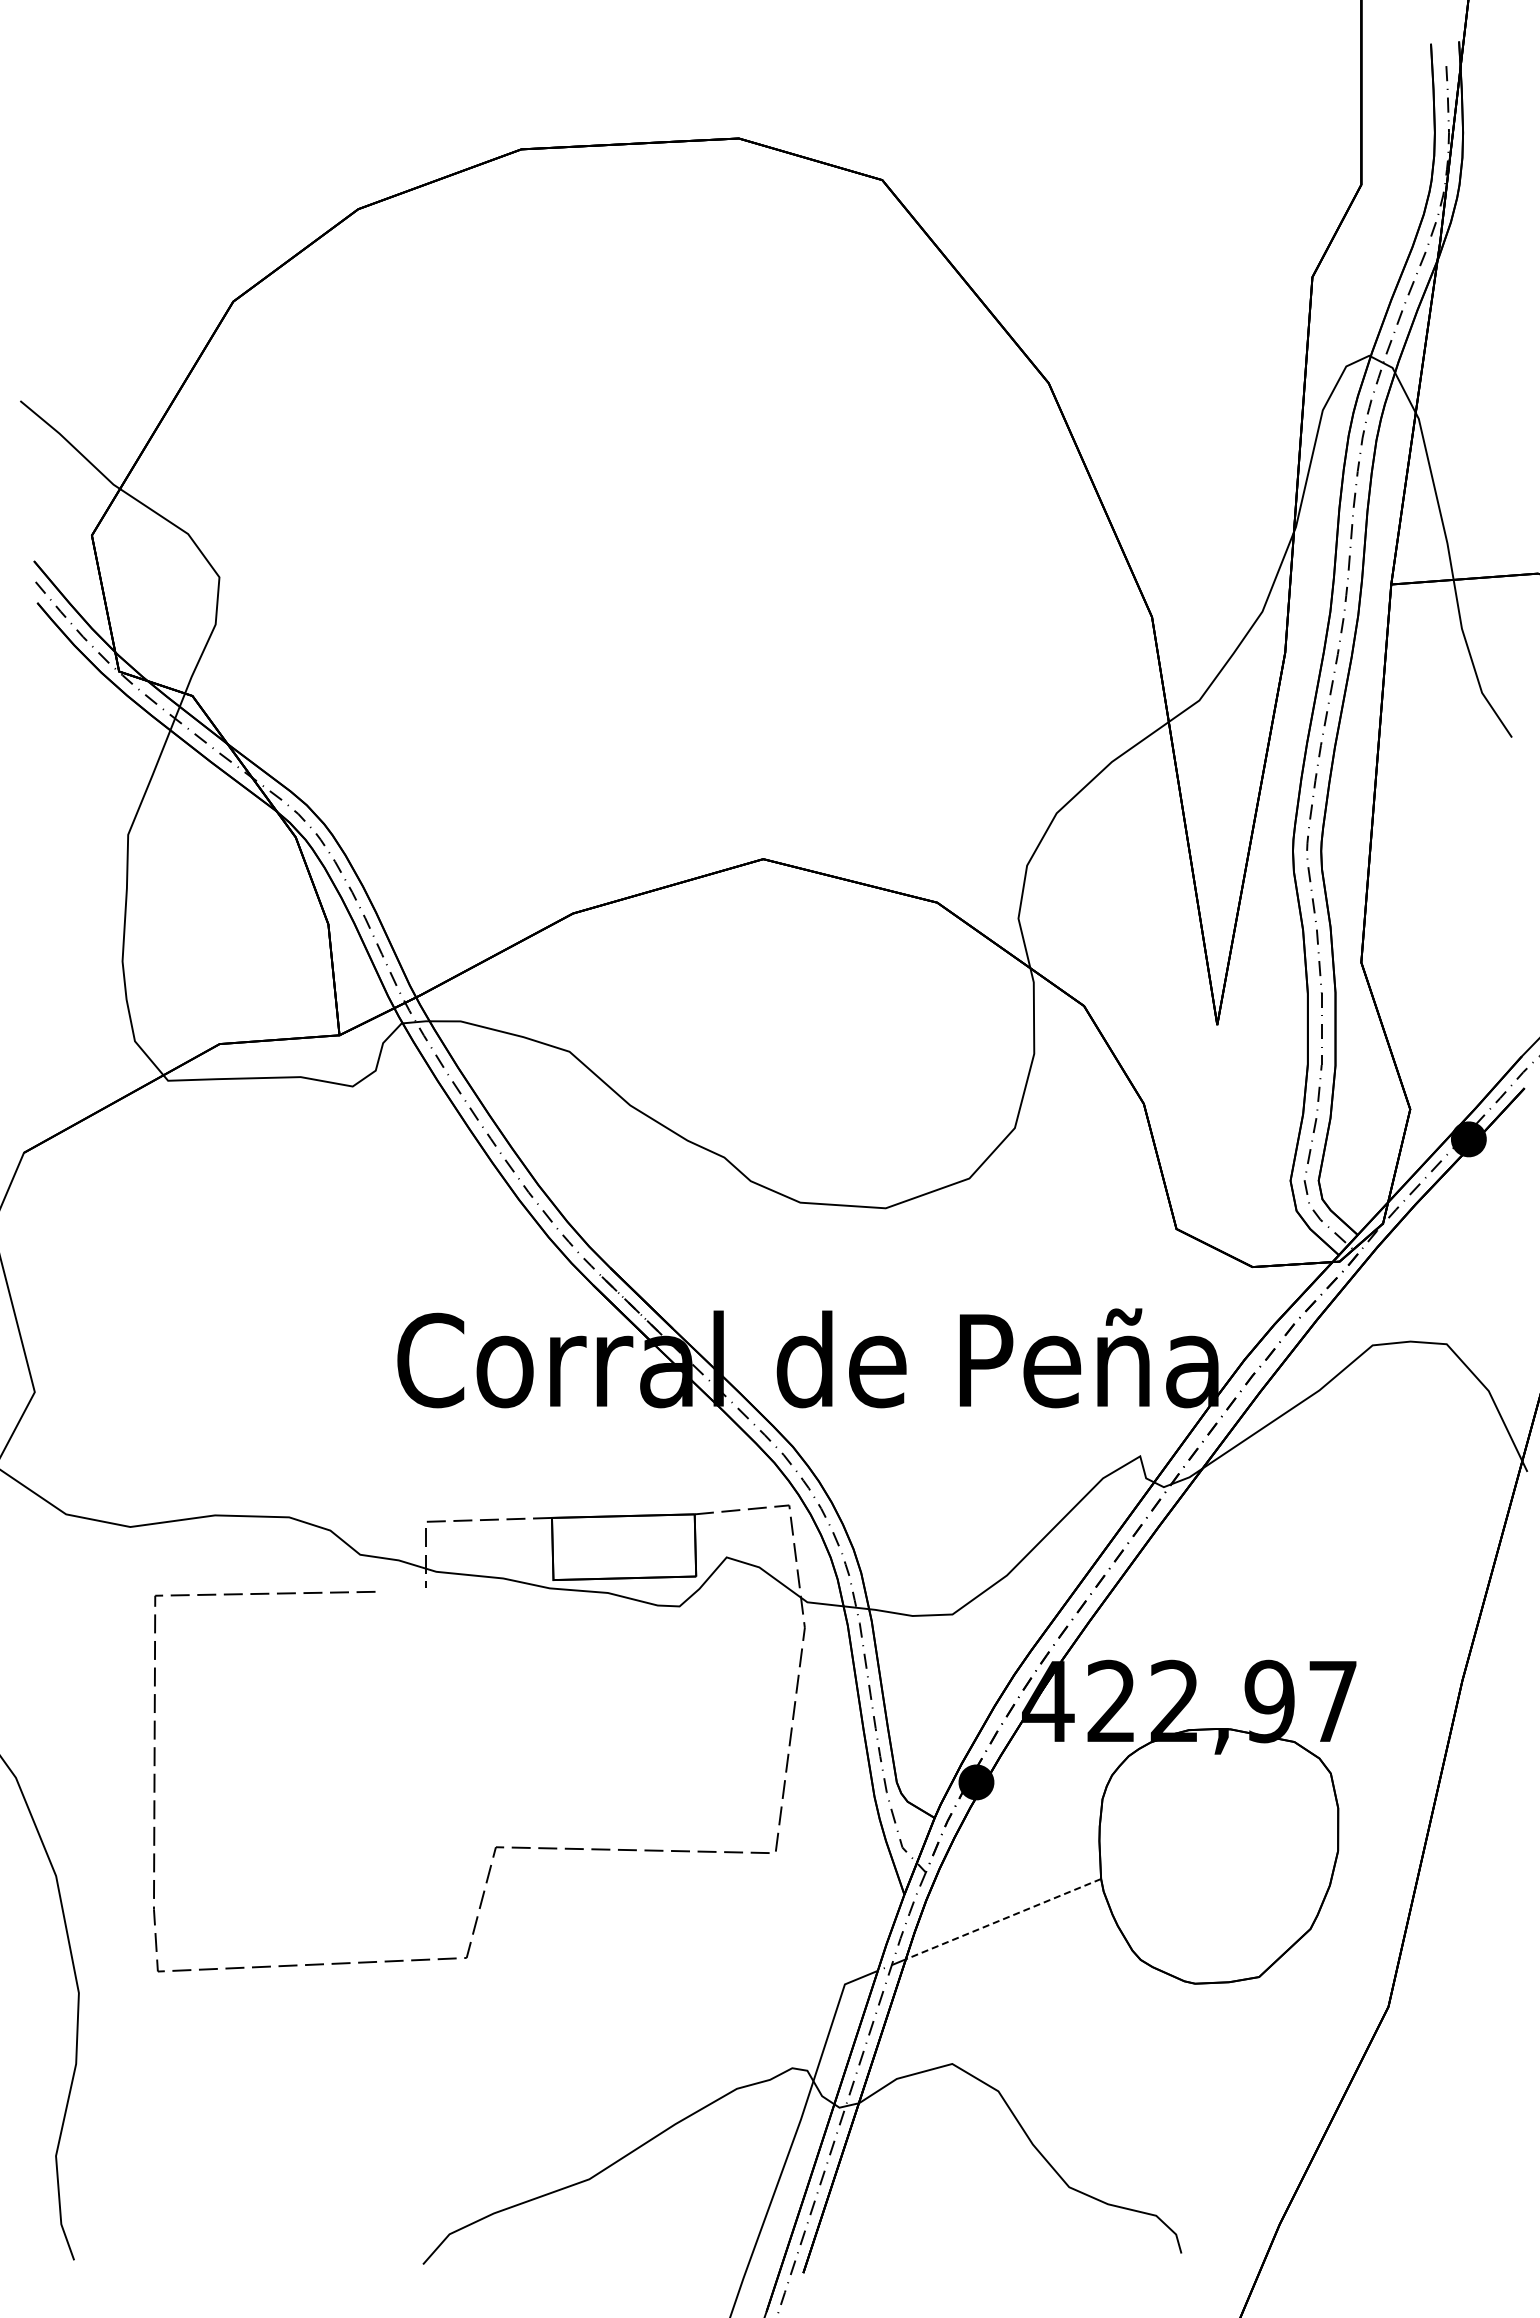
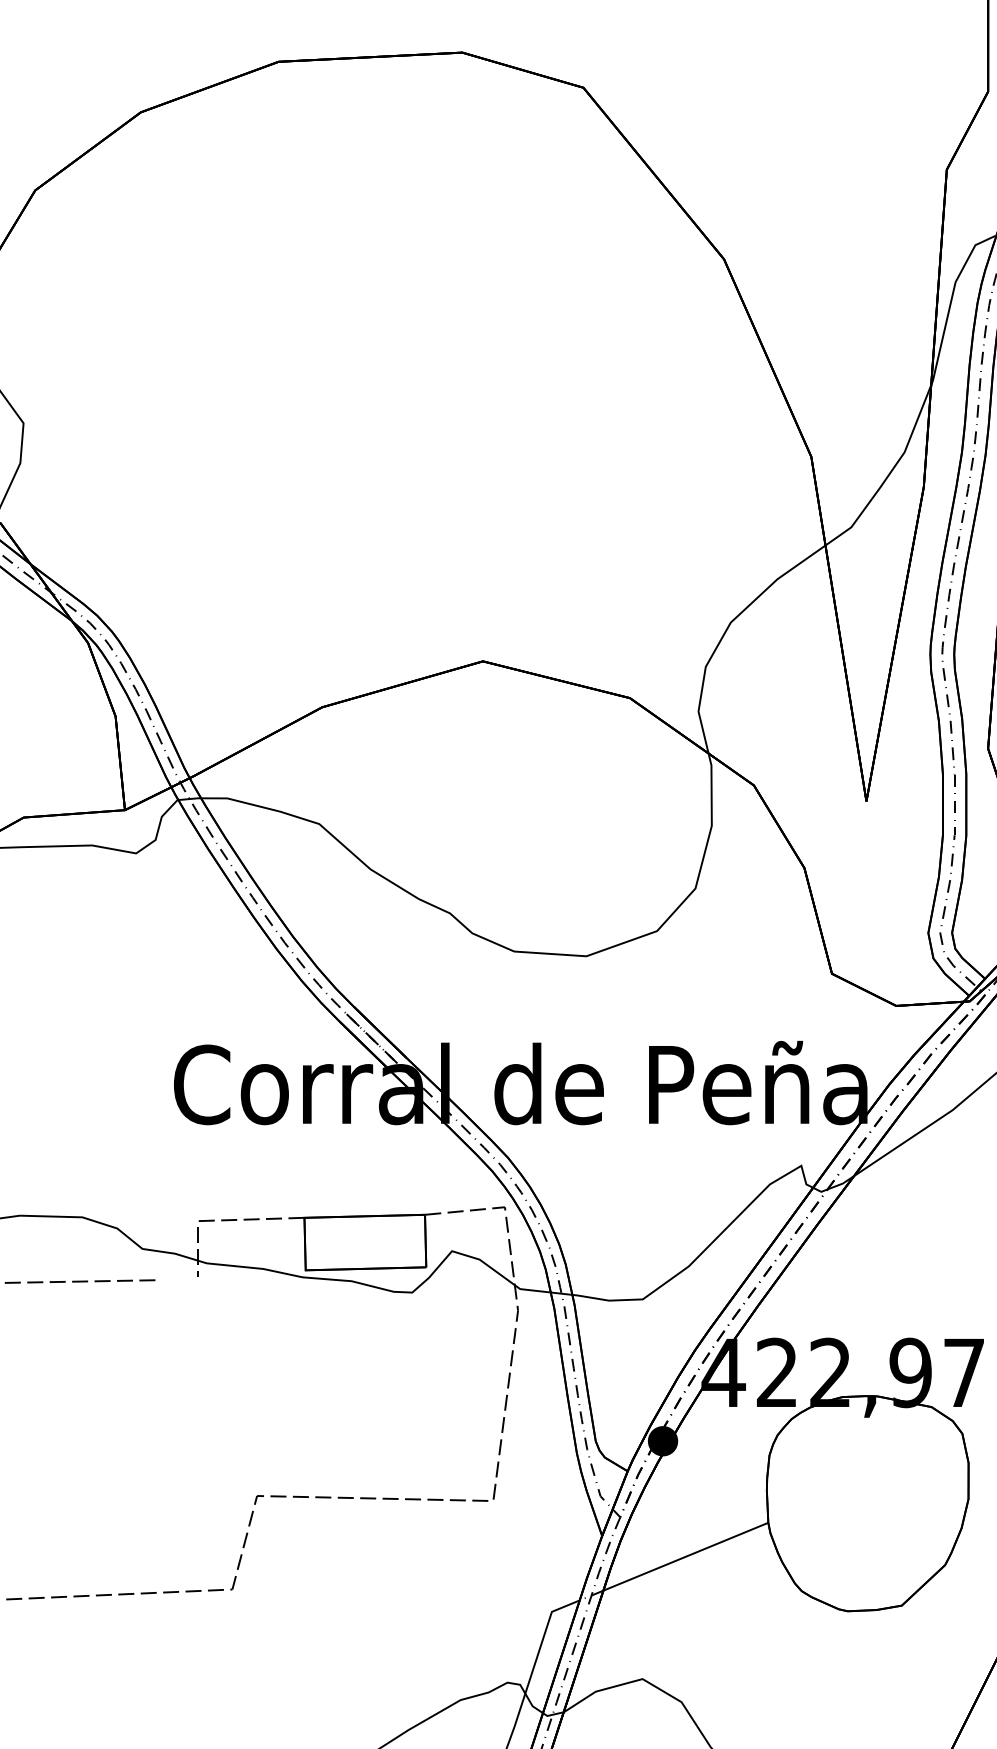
line: (1003, 1919) -> (685, 1557), dashed -> solid

